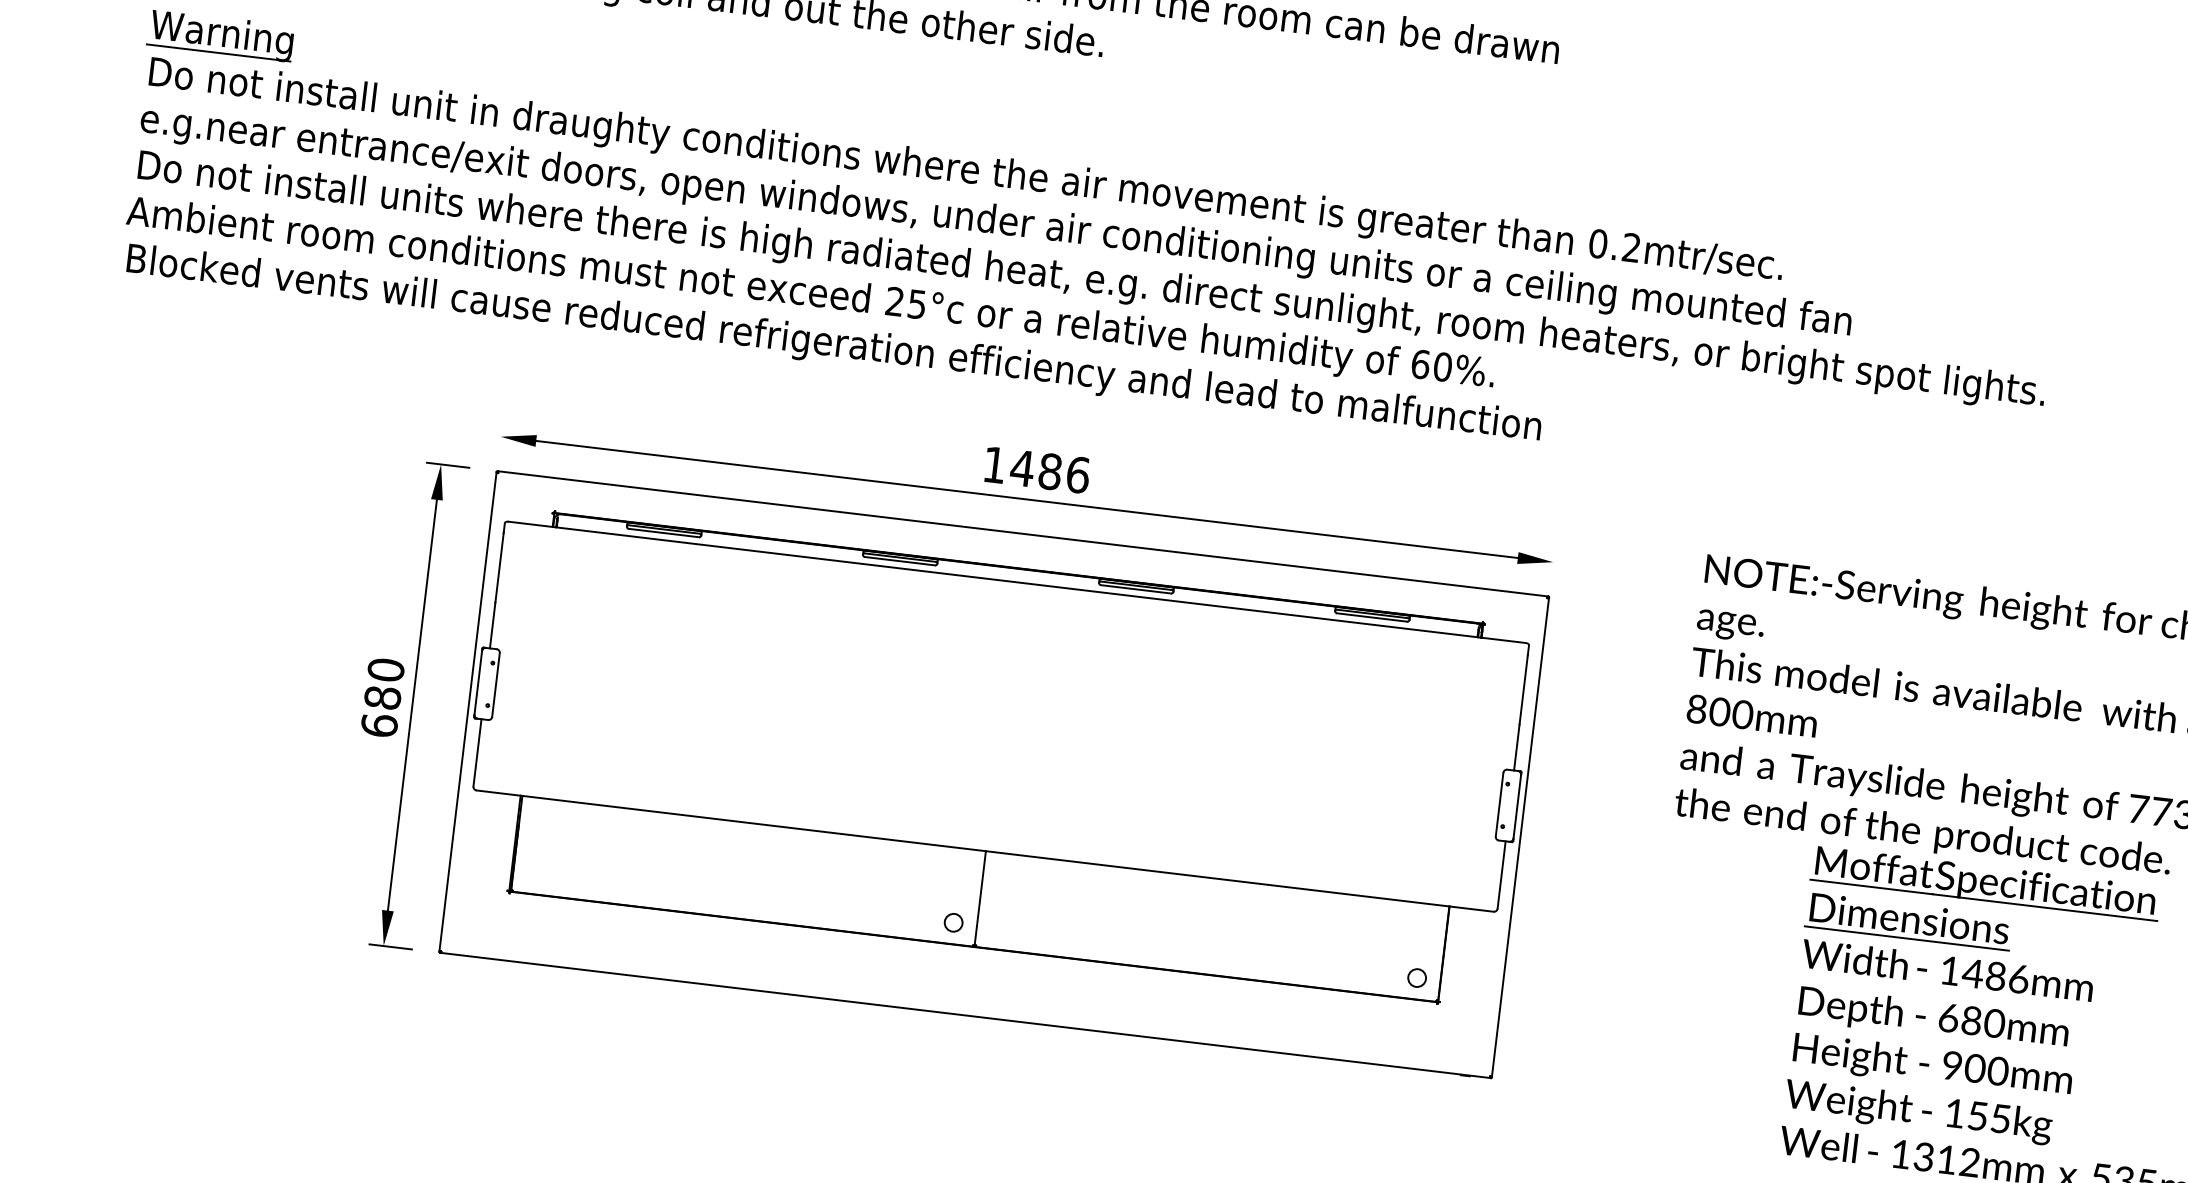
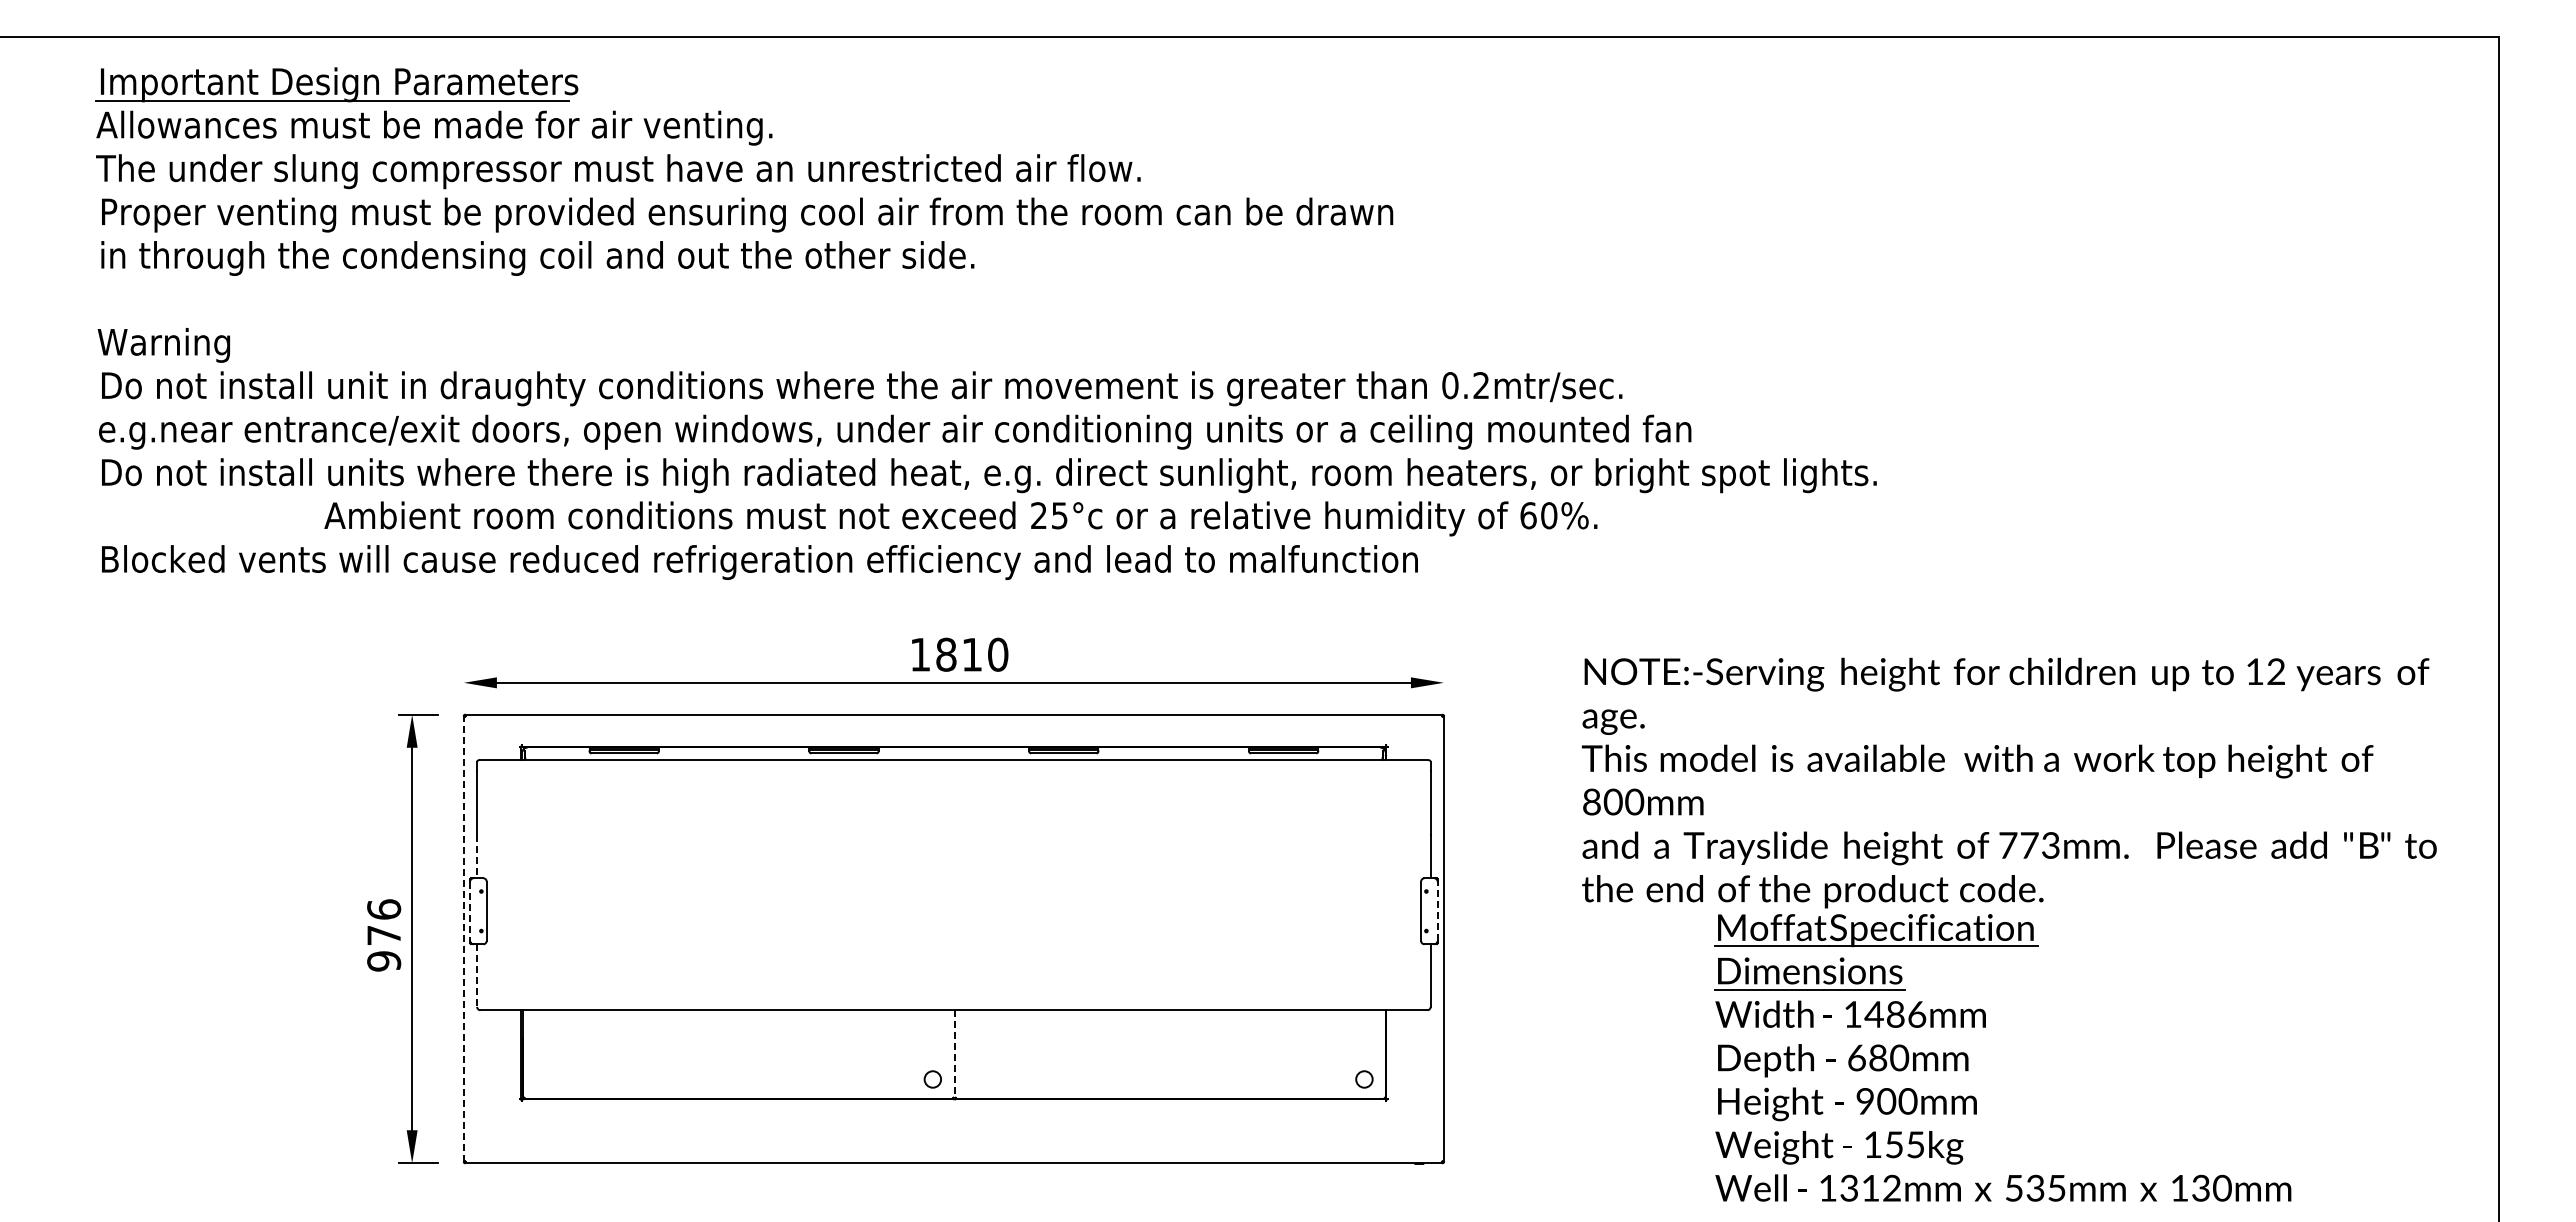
line: (218, 53) -> (162, 361), removed
text: (810, 294) -> (960, 518), moved
text: (1049, 471) -> (971, 654), 1486 -> 1810
line: (493, 626) -> (477, 857), solid -> dashed
line: (478, 683) -> (470, 911), solid -> dashed
text: (383, 697) -> (384, 935), 680 -> 976
line: (467, 711) -> (463, 938), solid -> dashed
line: (477, 753) -> (477, 976), solid -> dashed
line: (1517, 807) -> (1437, 911), solid -> dashed
line: (980, 898) -> (954, 1054), solid -> dashed

